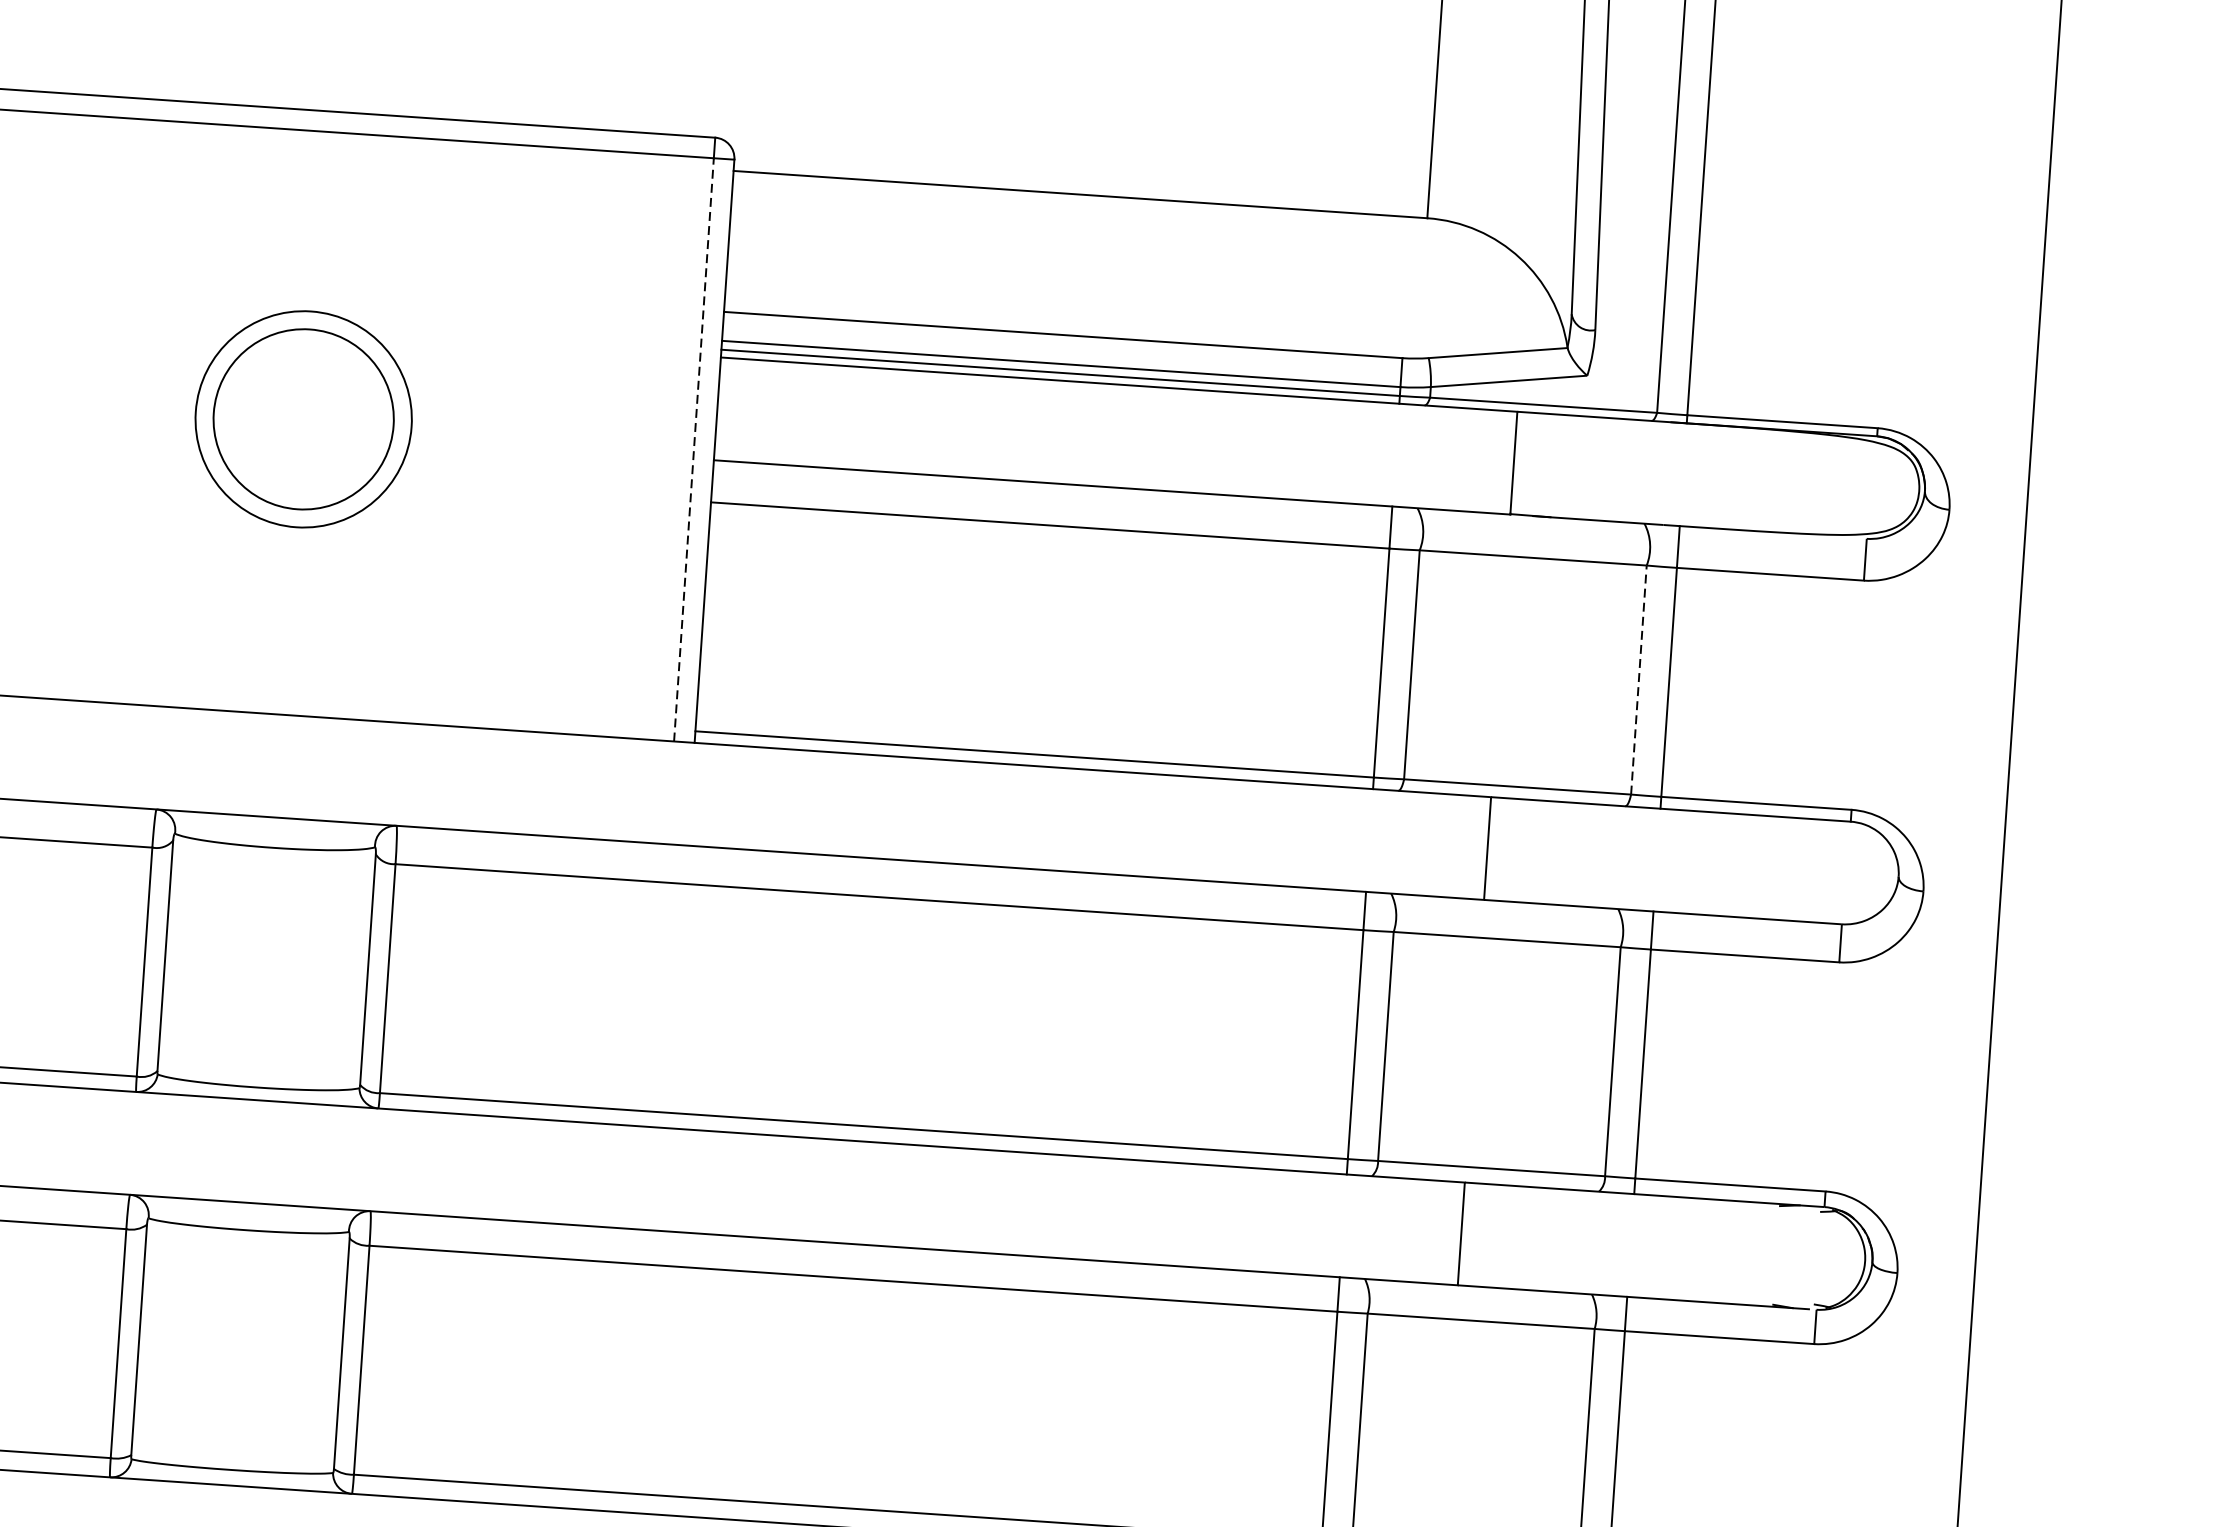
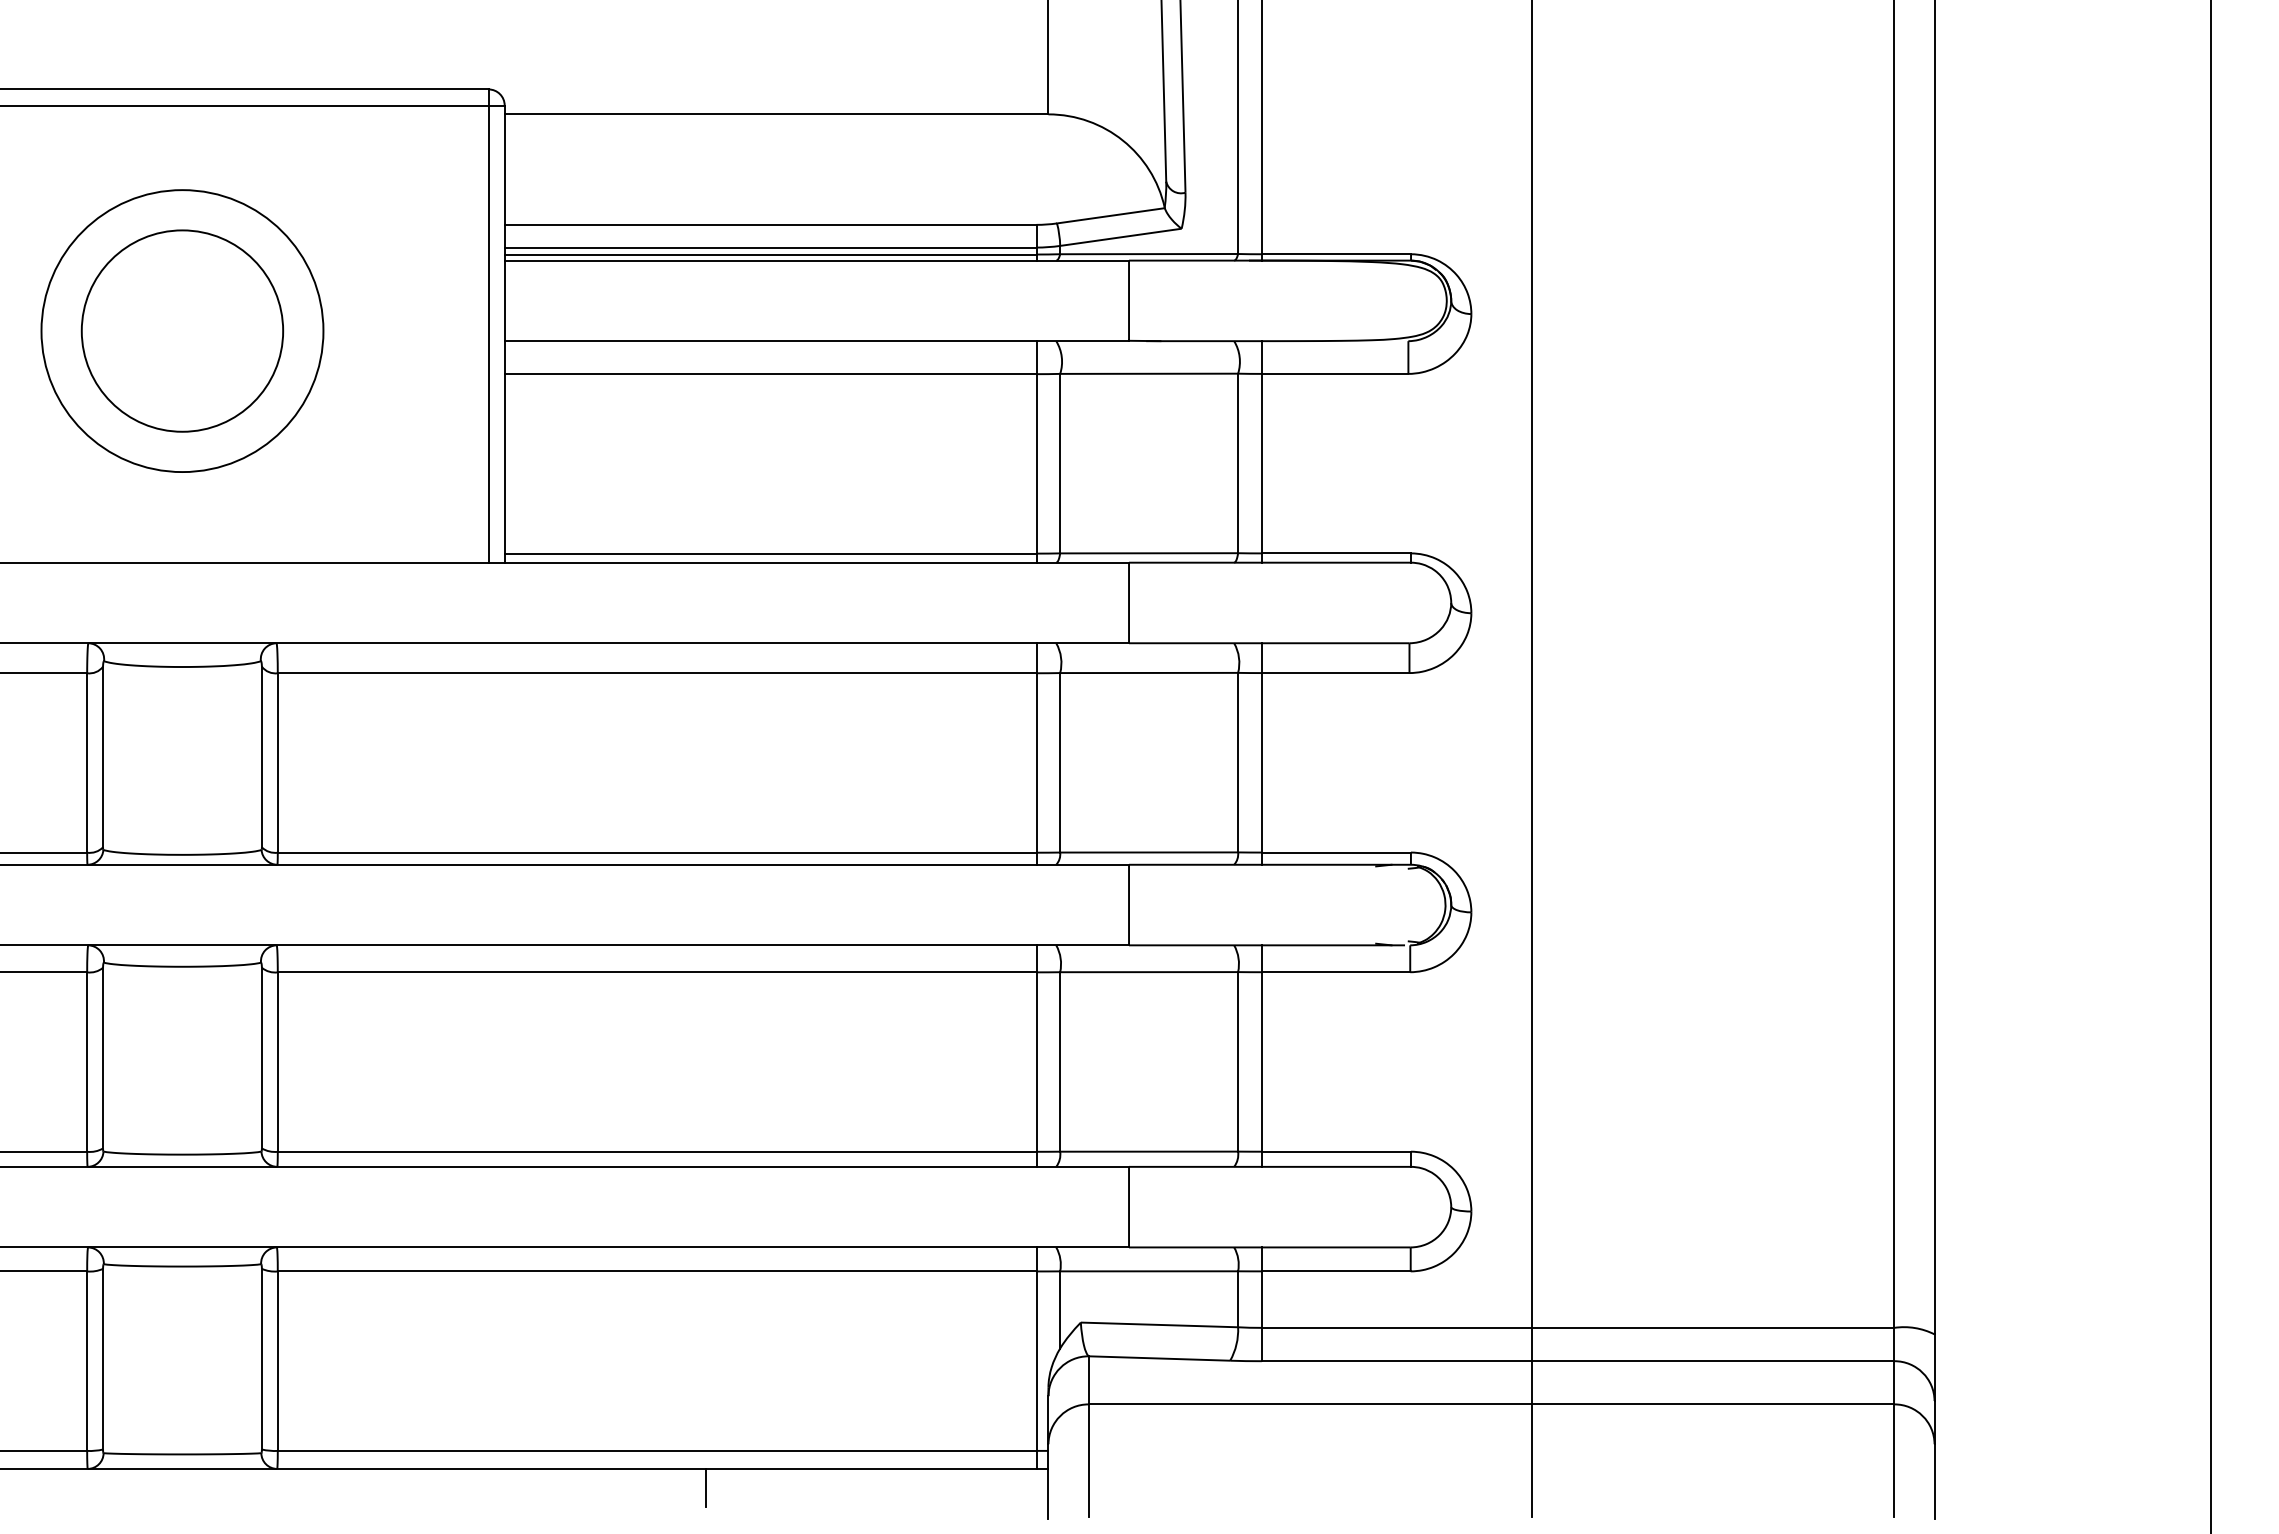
circle: (303, 418) -> (182, 330), size x1.43
circle: (303, 419) -> (182, 331), size x1.67
line: (693, 450) -> (488, 334), dashed -> solid
line: (1639, 680) -> (1238, 463), dashed -> solid

